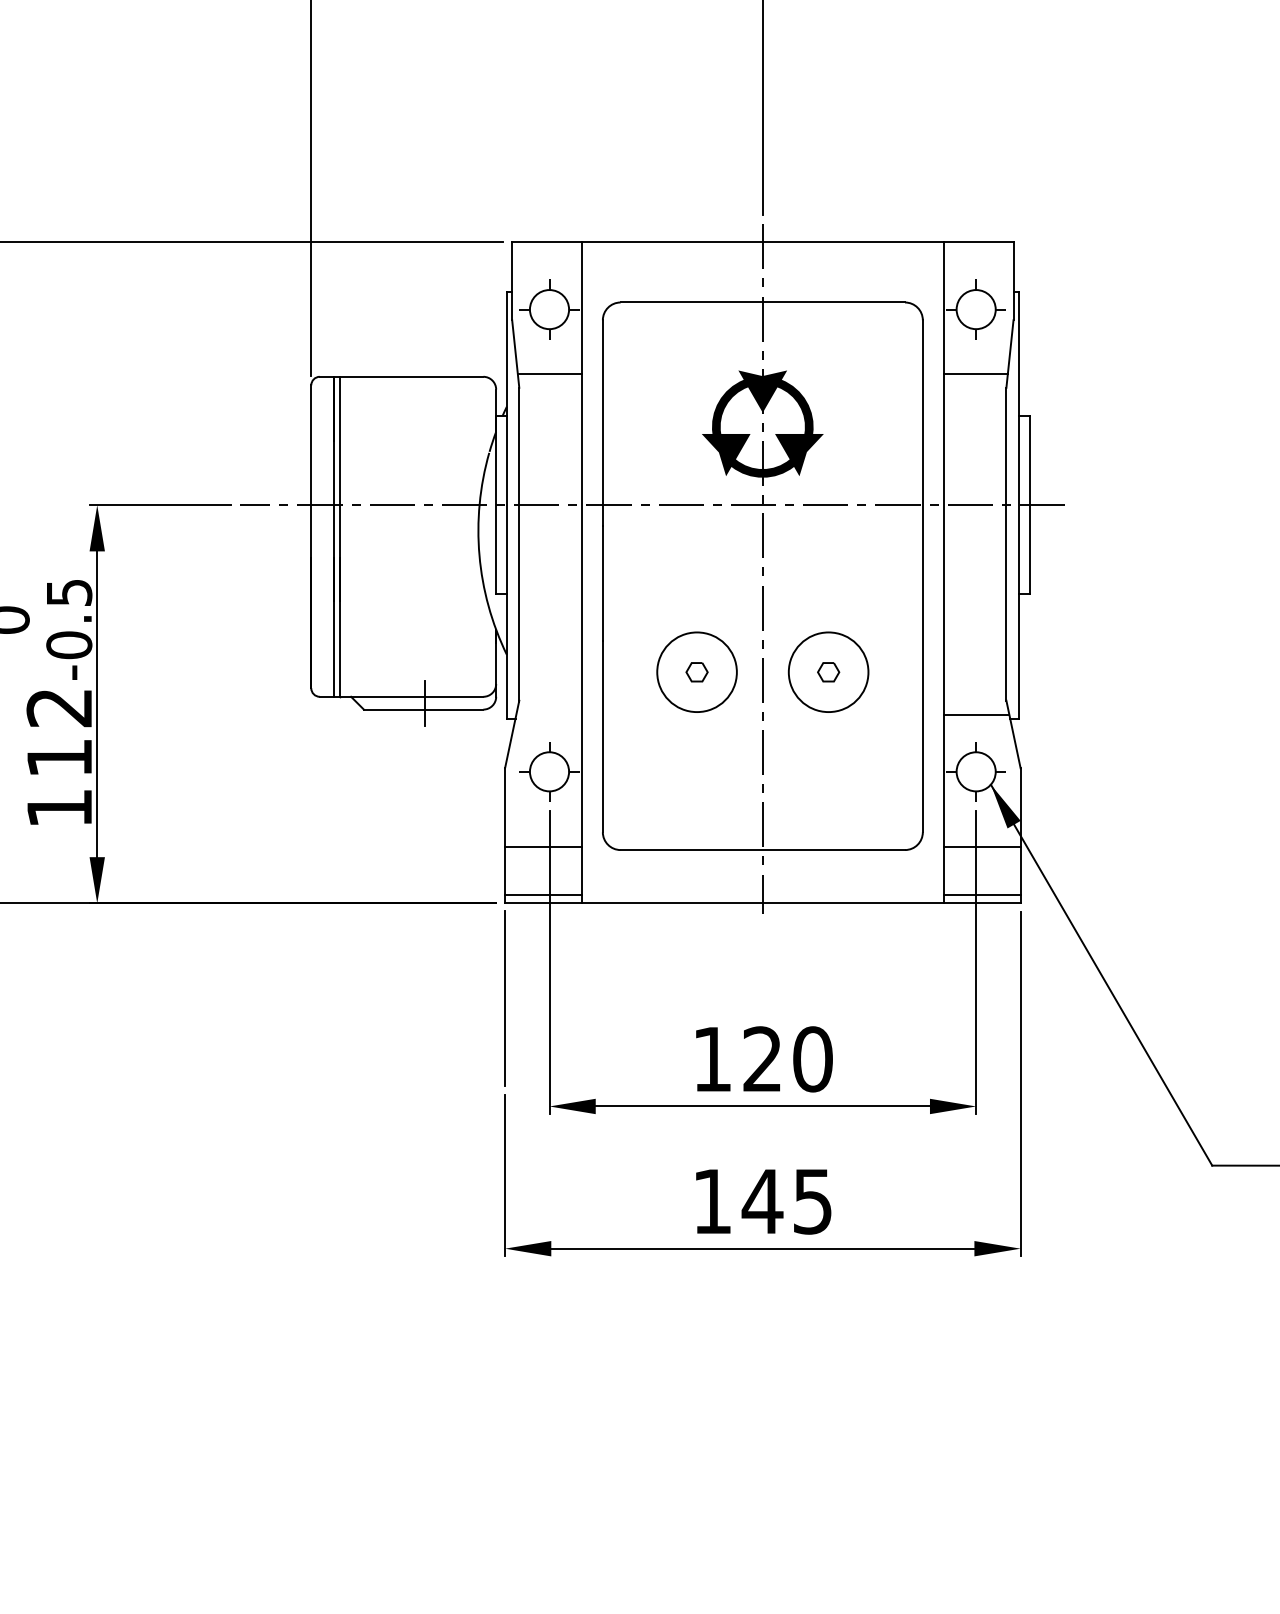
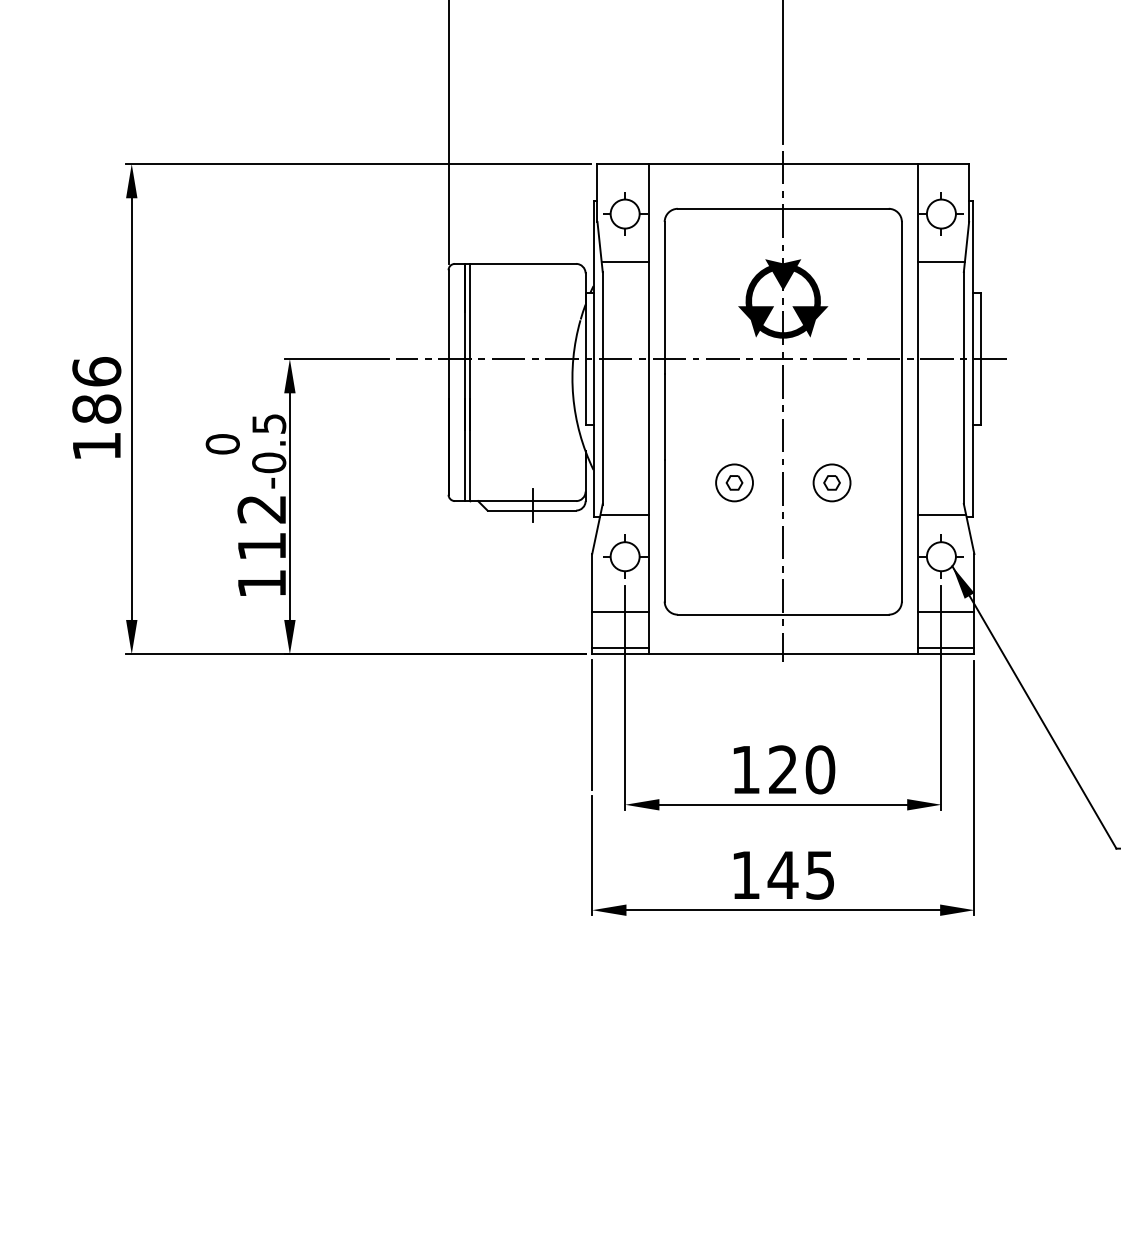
circle: (697, 671) -> (734, 482), size x0.62
circle: (827, 671) -> (831, 482), size x0.62
line: (548, 714) -> (624, 514), added

